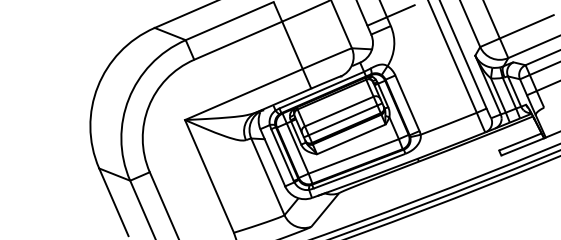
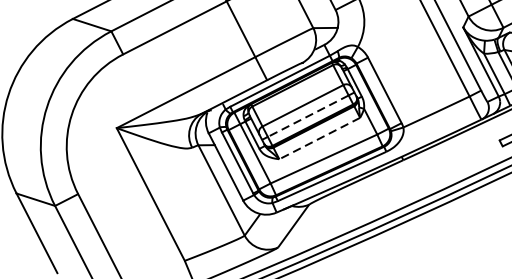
line: (342, 120) -> (307, 116), solid -> dashed
line: (350, 139) -> (318, 138), solid -> dashed

